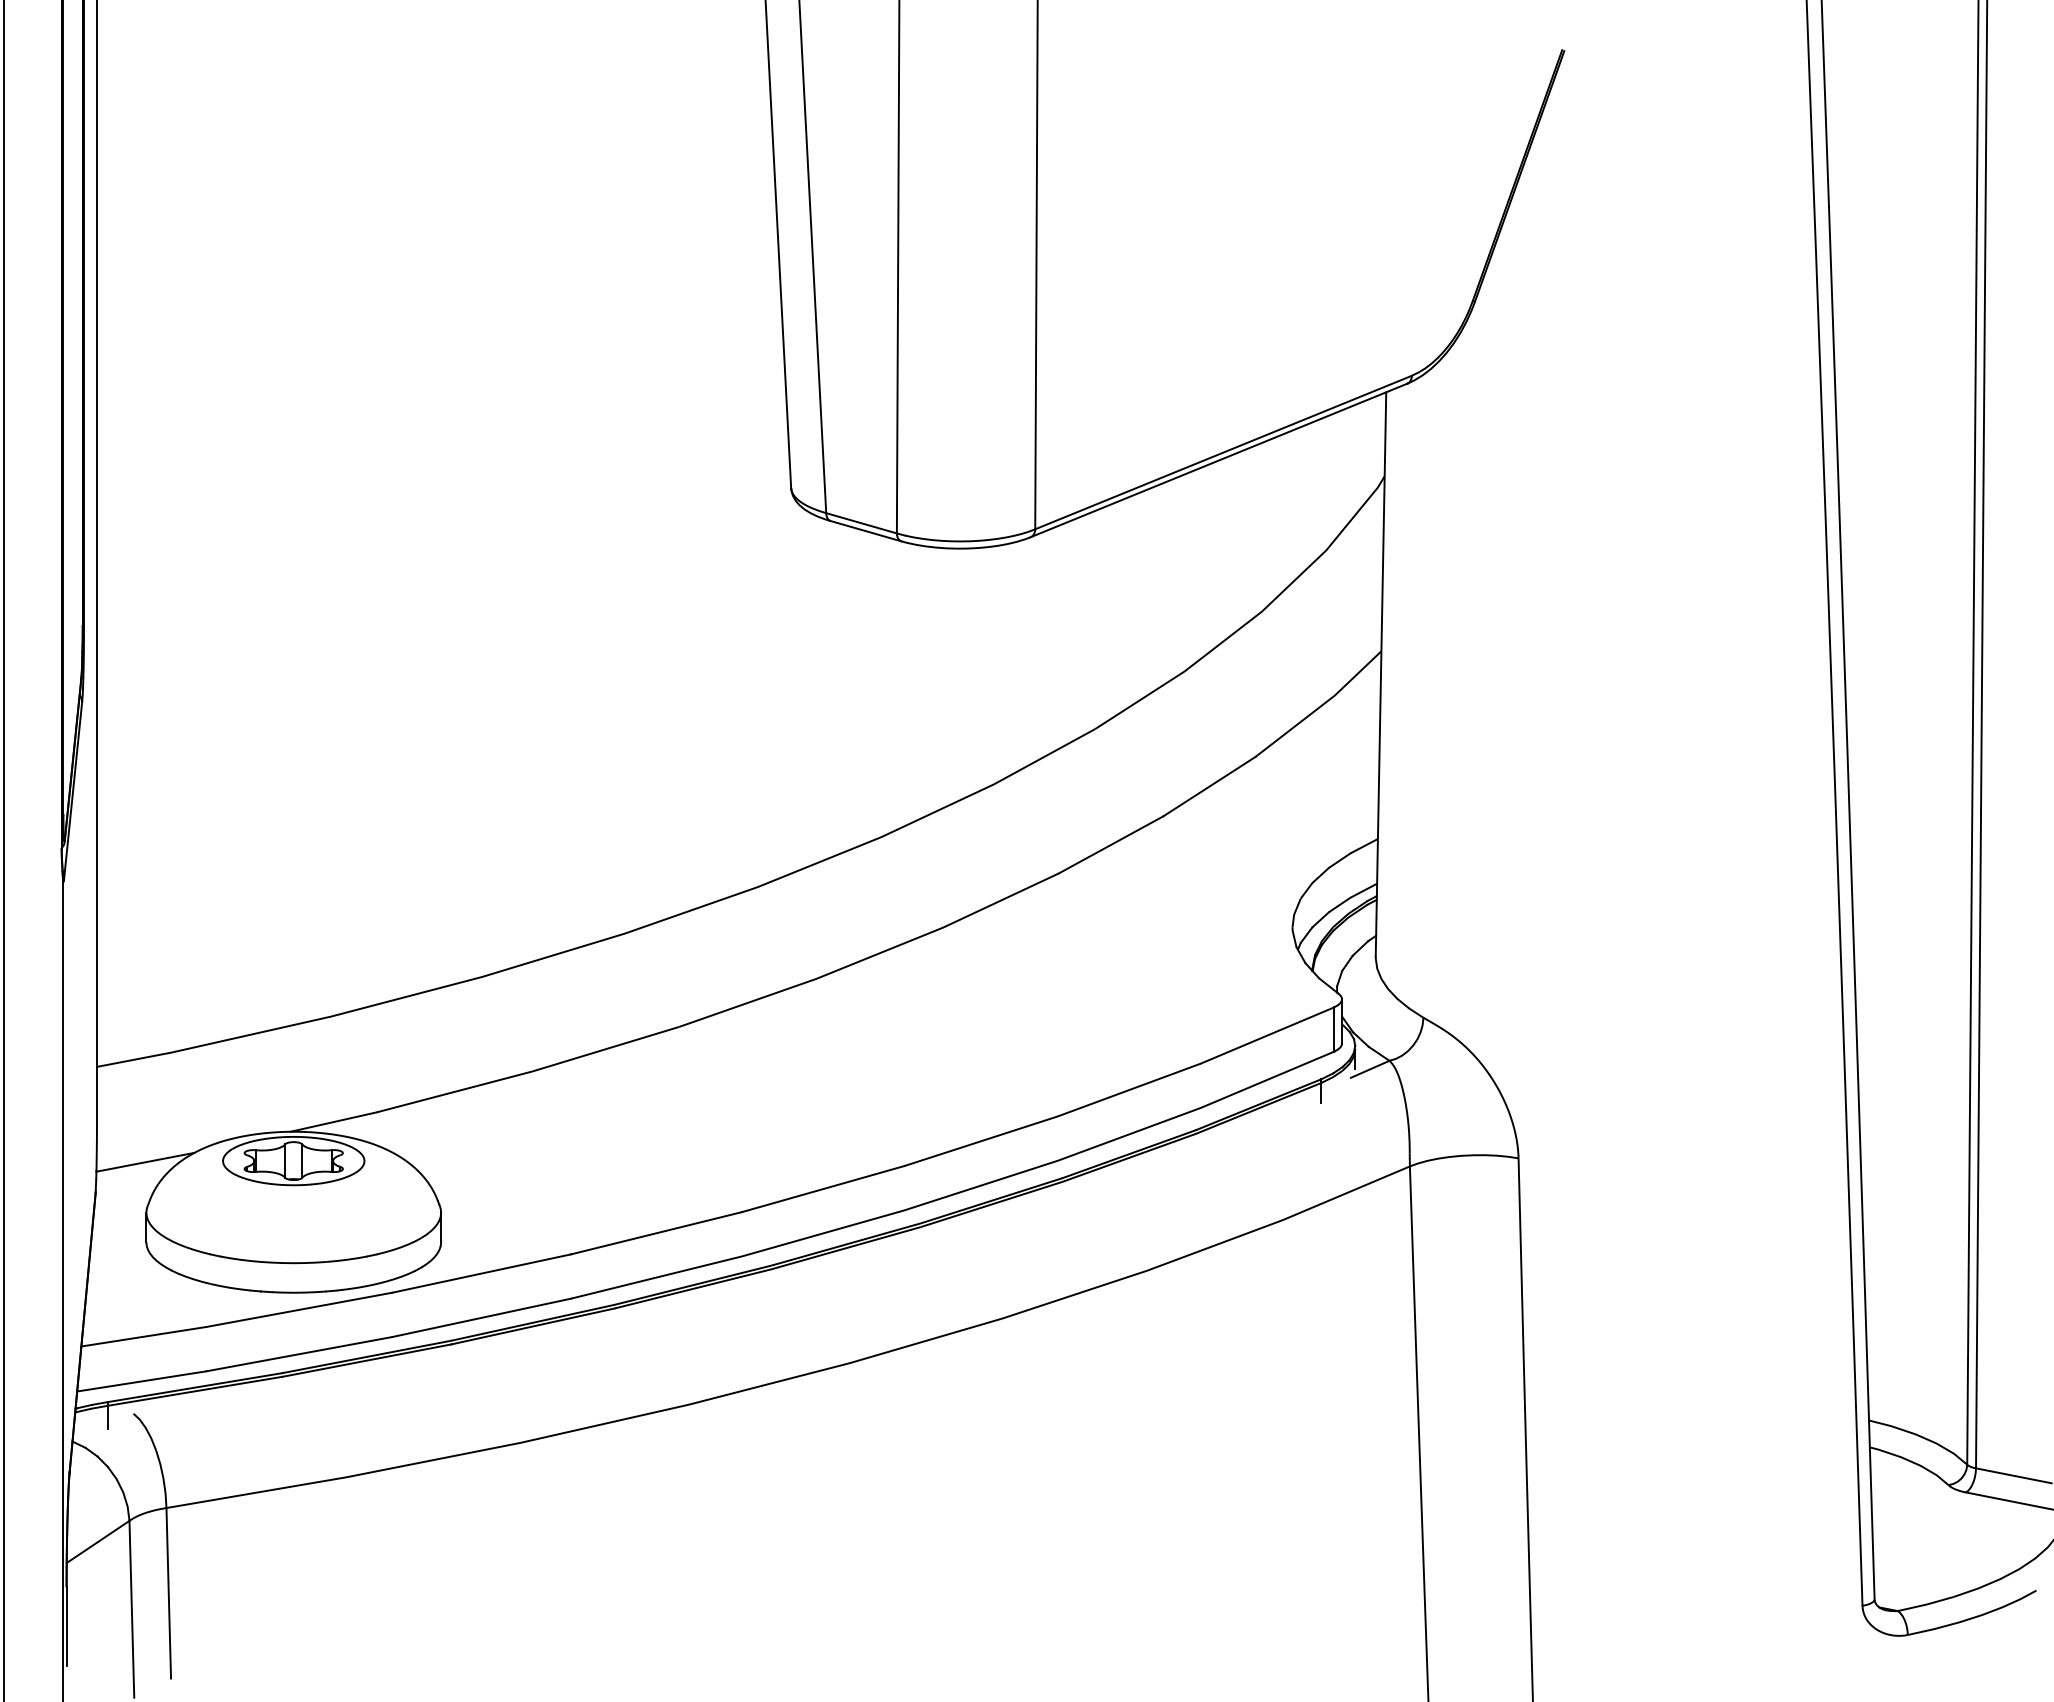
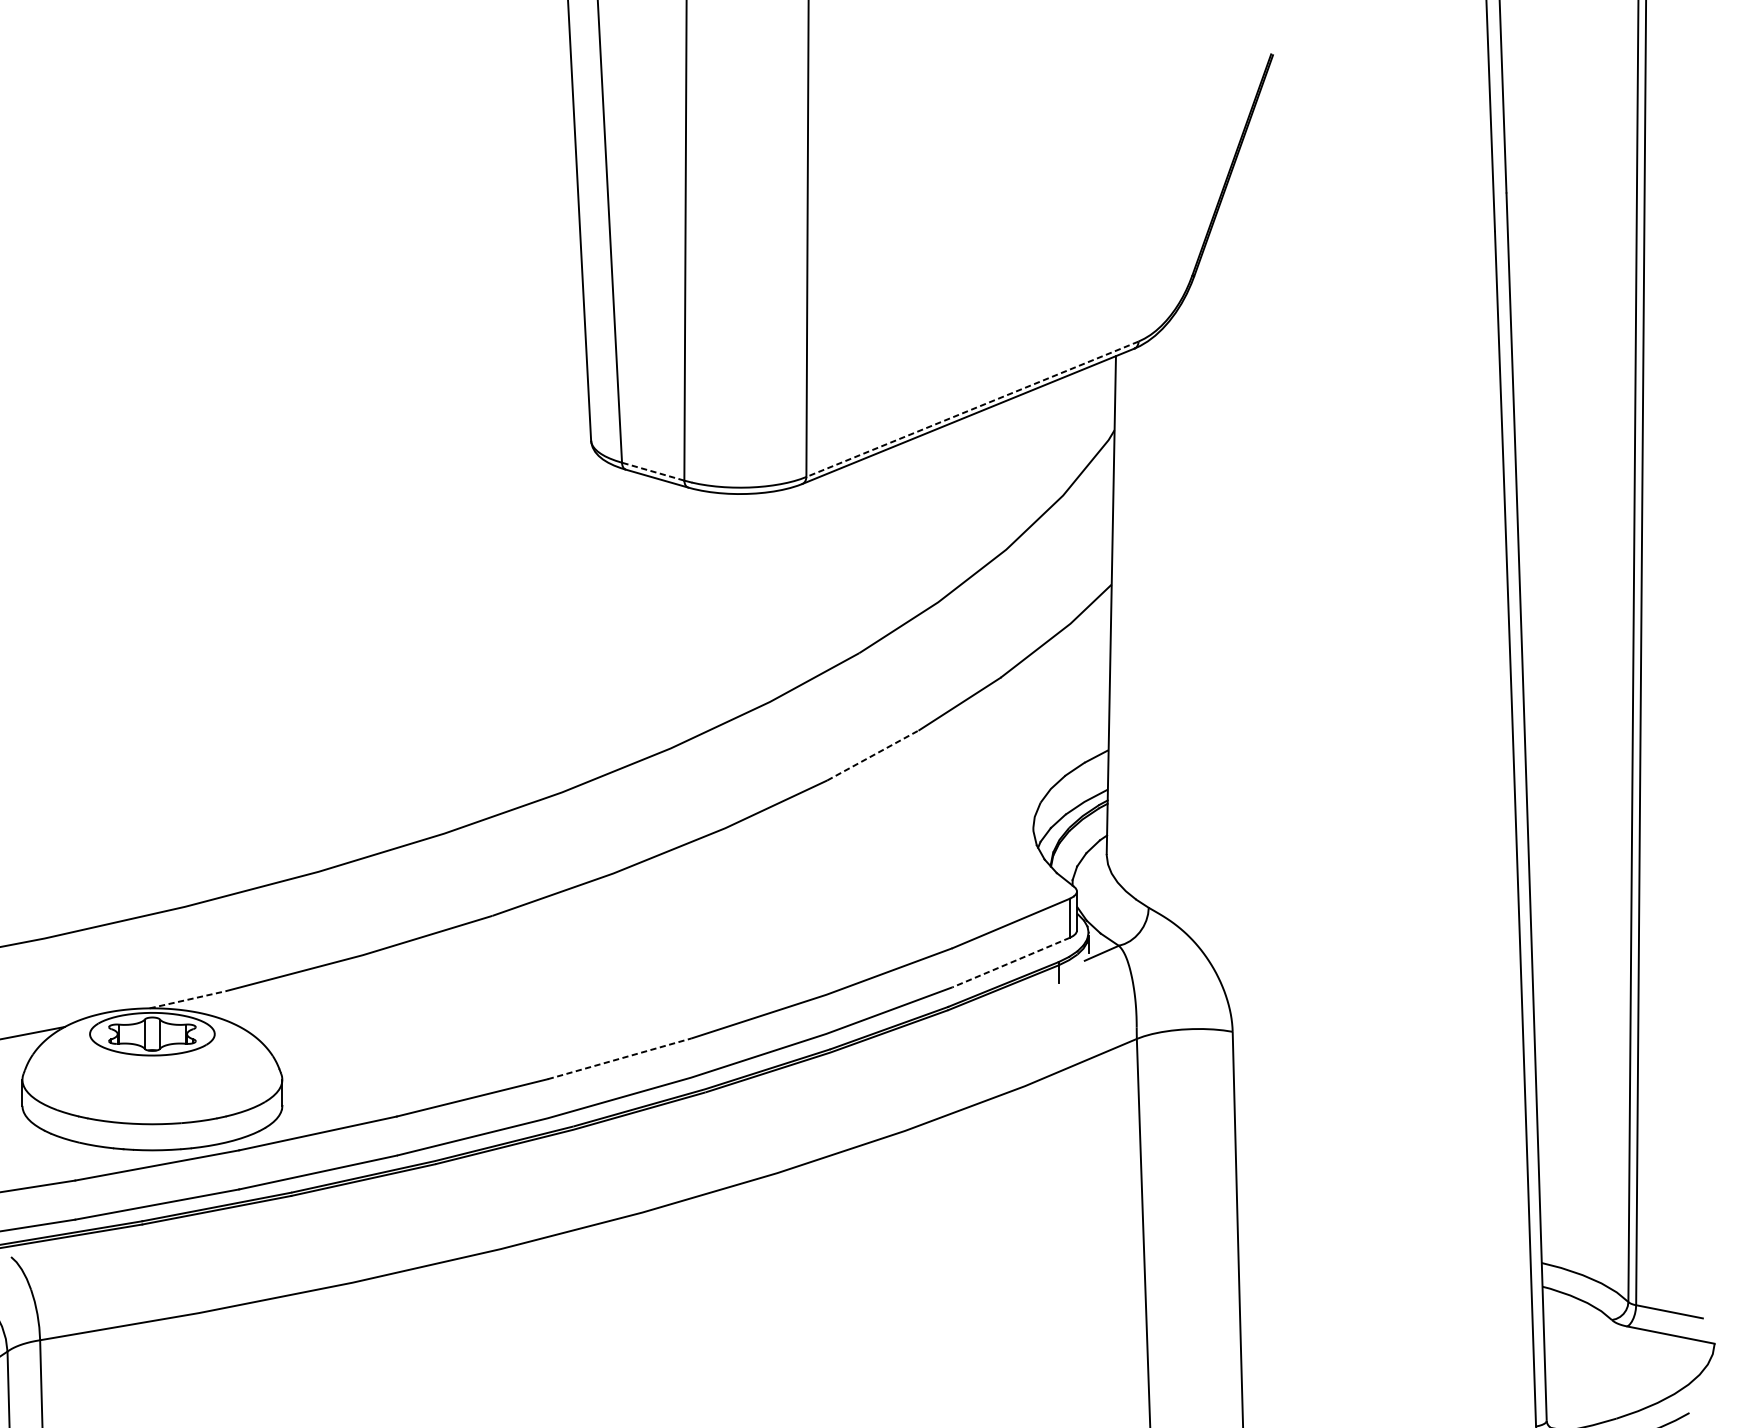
line: (1223, 452) -> (972, 409), solid -> dashed
line: (861, 523) -> (653, 471), solid -> dashed
line: (1111, 844) -> (873, 754), solid -> dashed
line: (1267, 1079) -> (1011, 962), solid -> dashed
line: (334, 1121) -> (188, 999), solid -> dashed
line: (823, 1188) -> (619, 1058), solid -> dashed

